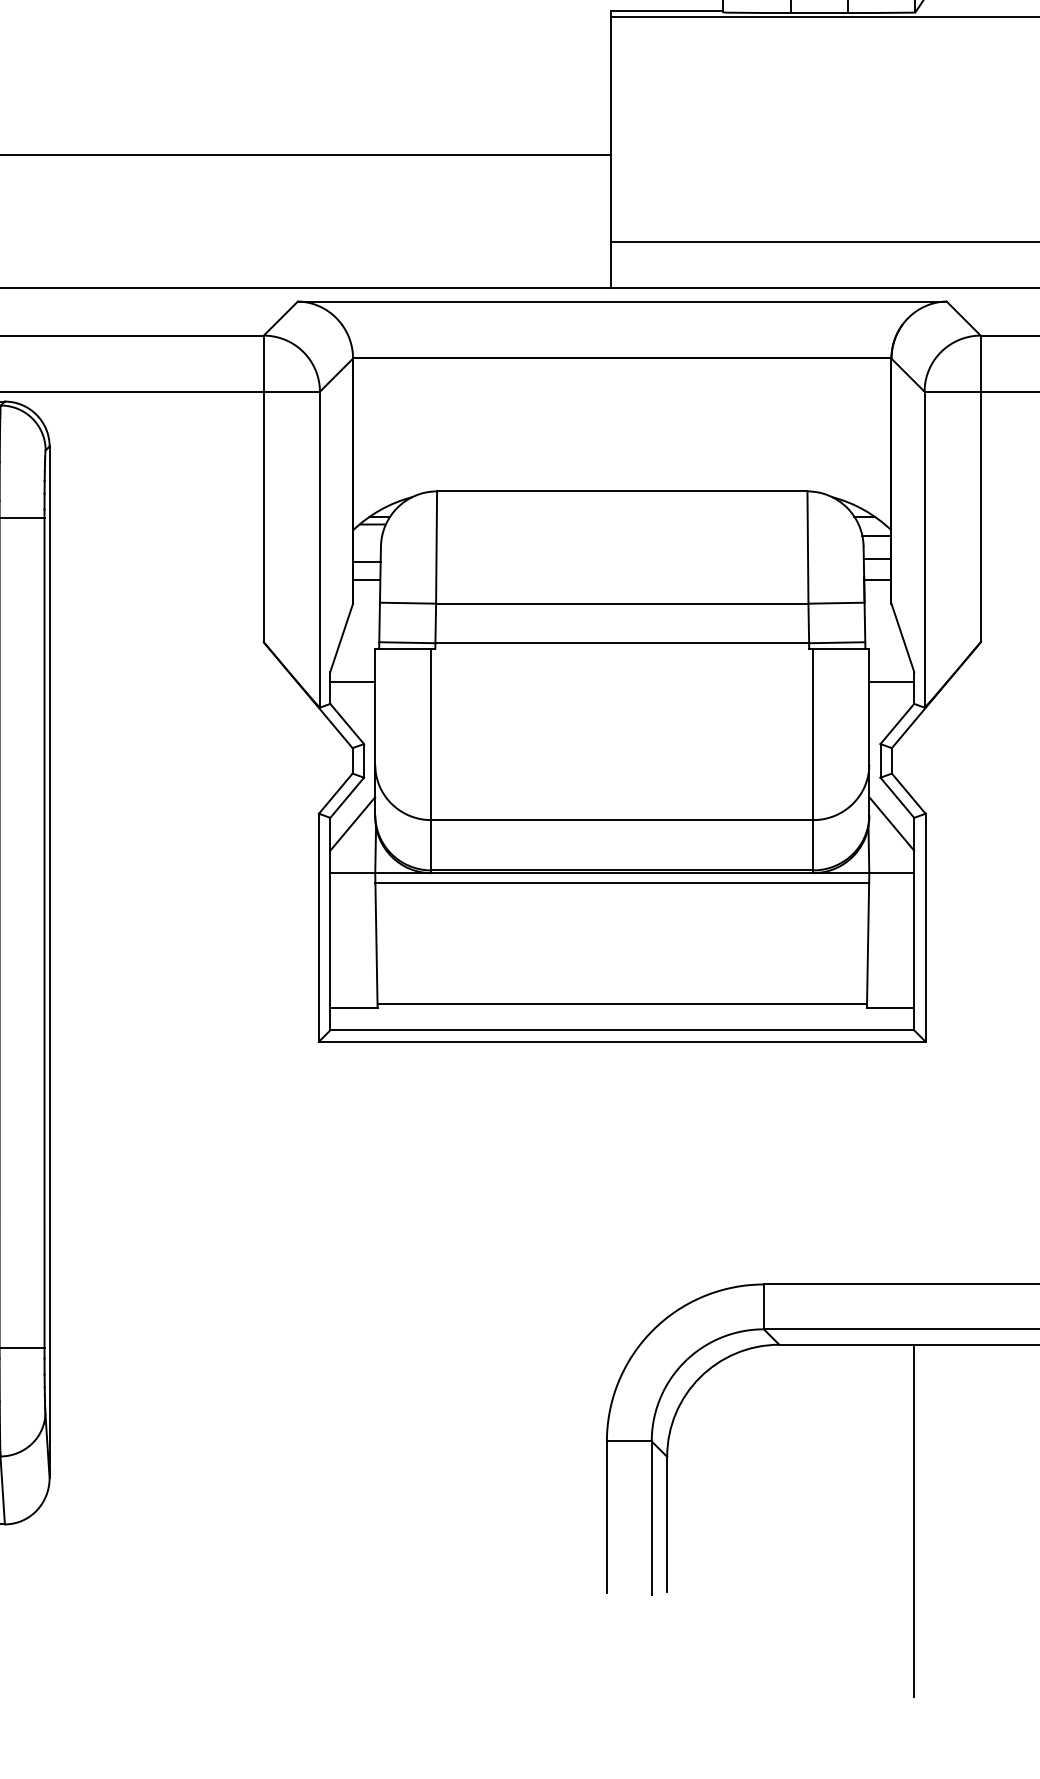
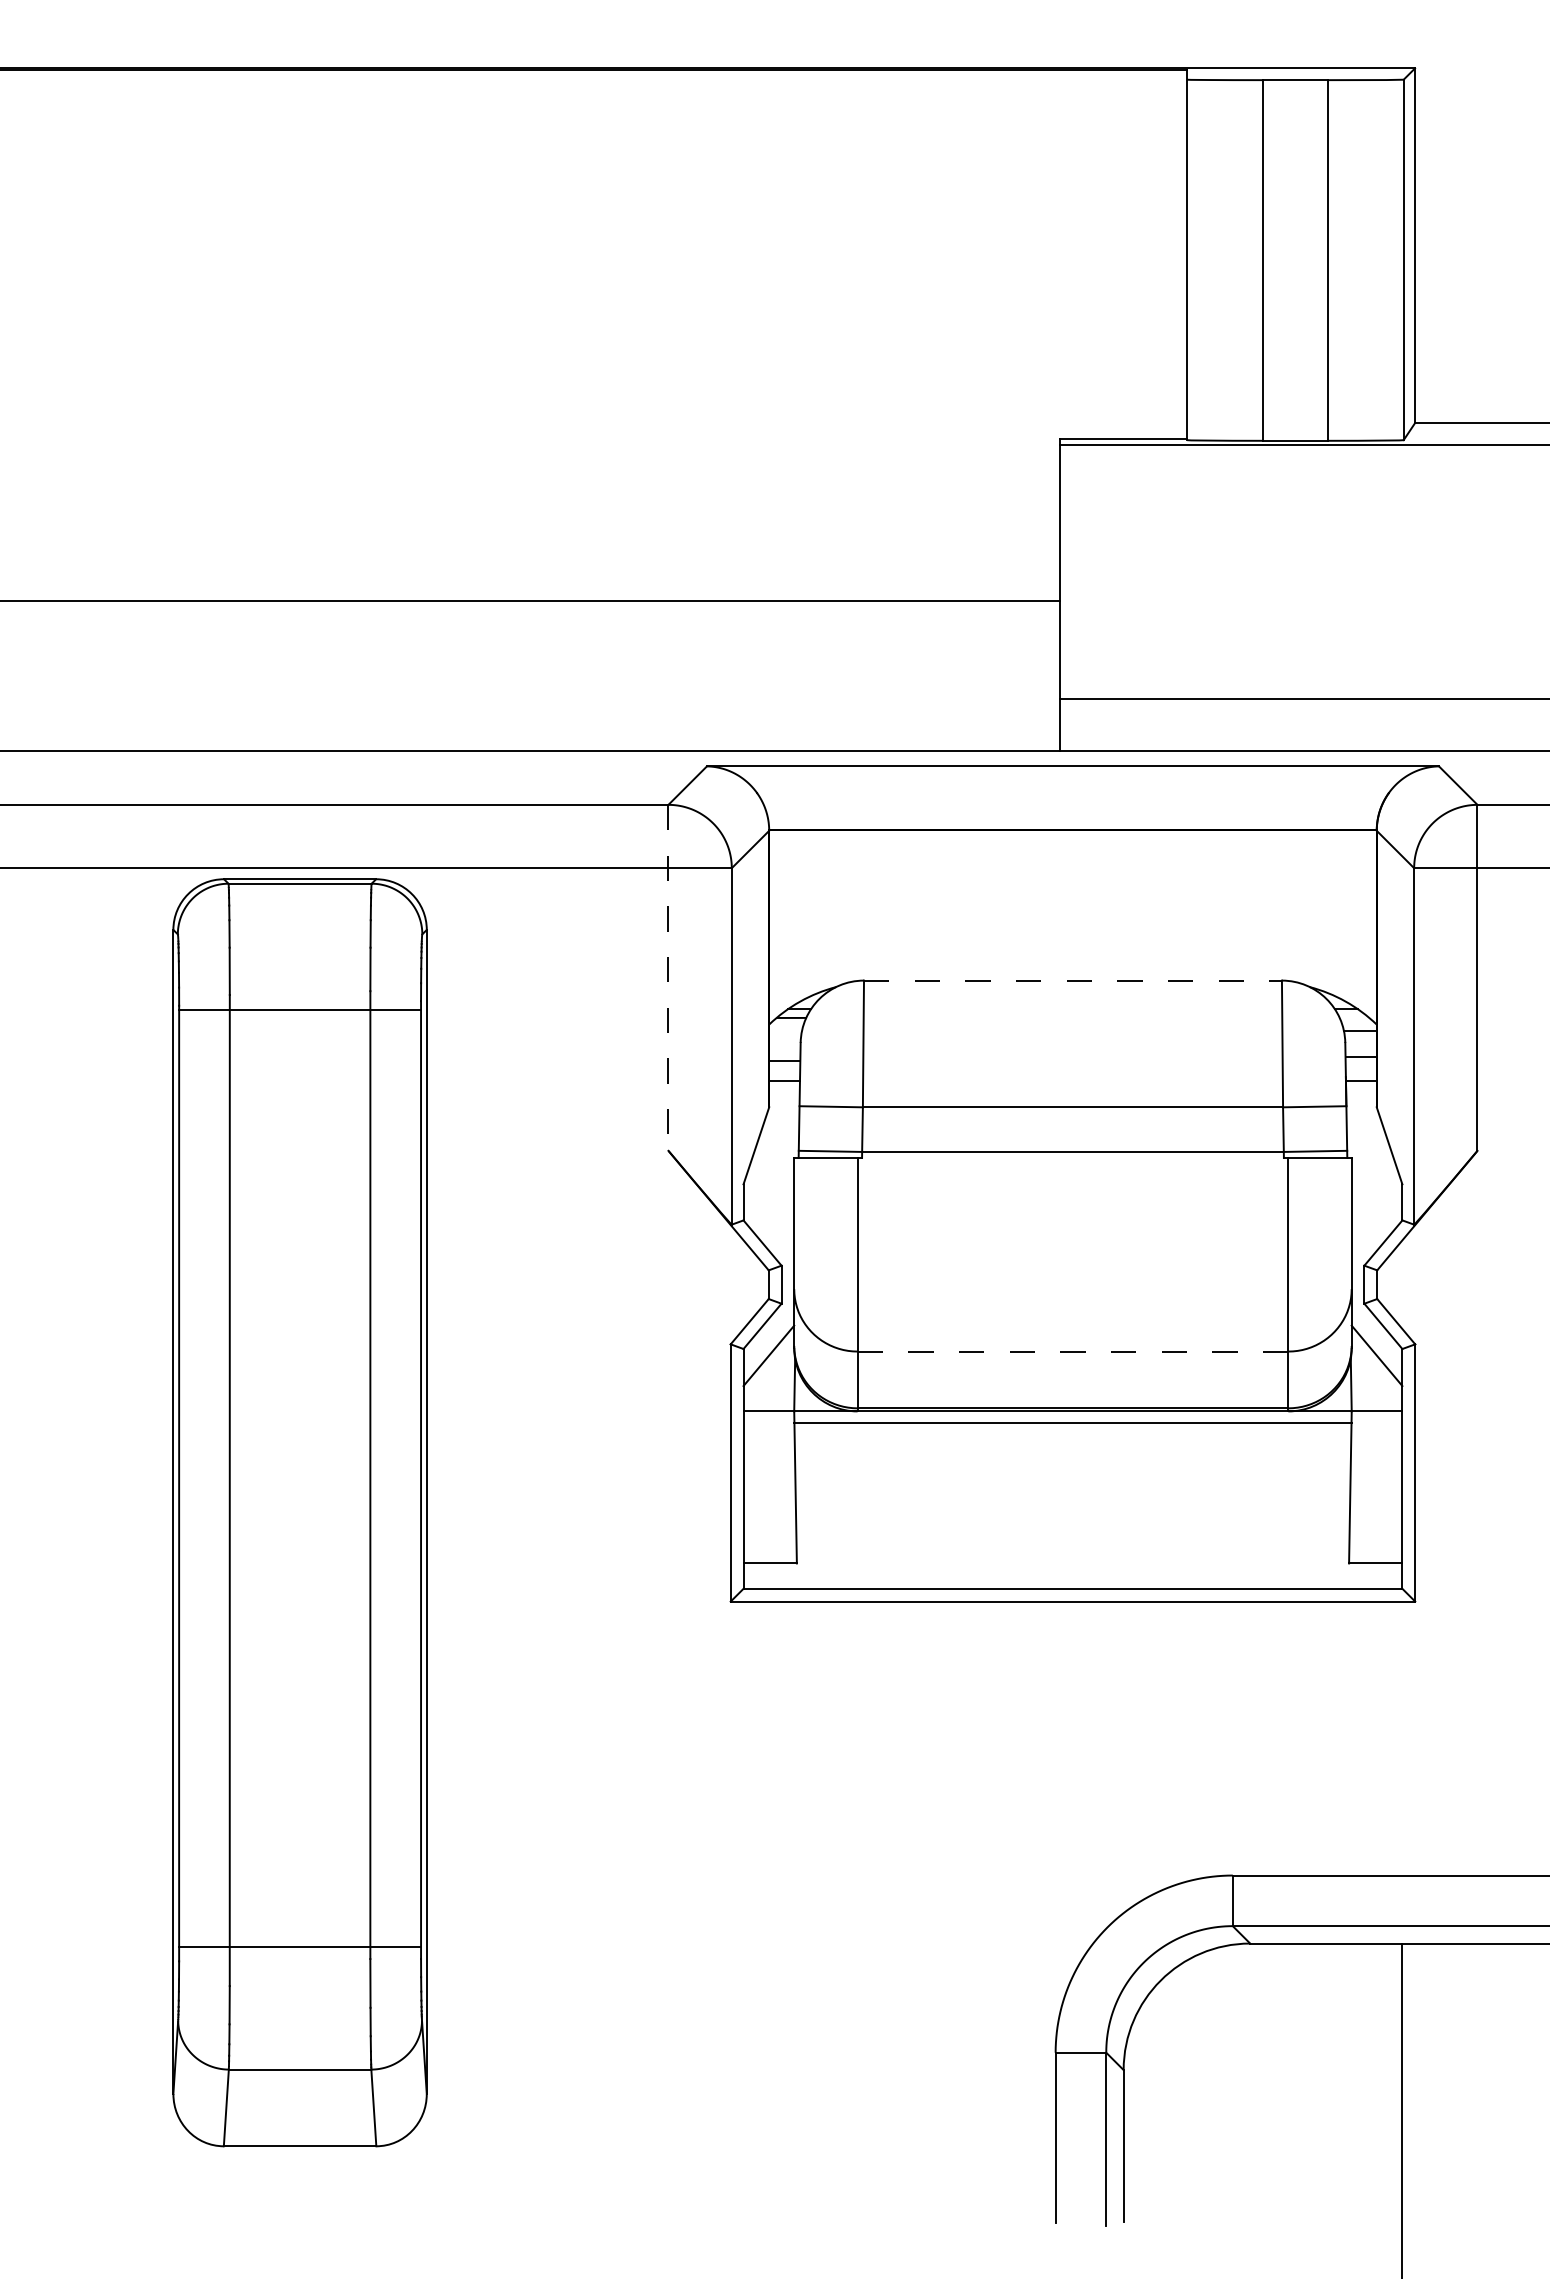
line: (263, 489) -> (668, 978), solid -> dashed
line: (621, 491) -> (1072, 980), solid -> dashed
line: (352, 682) -> (768, 1196), removed
line: (891, 682) -> (1376, 1196), removed
line: (622, 820) -> (1073, 1351), solid -> dashed
line: (621, 1003) -> (1072, 1558), removed

